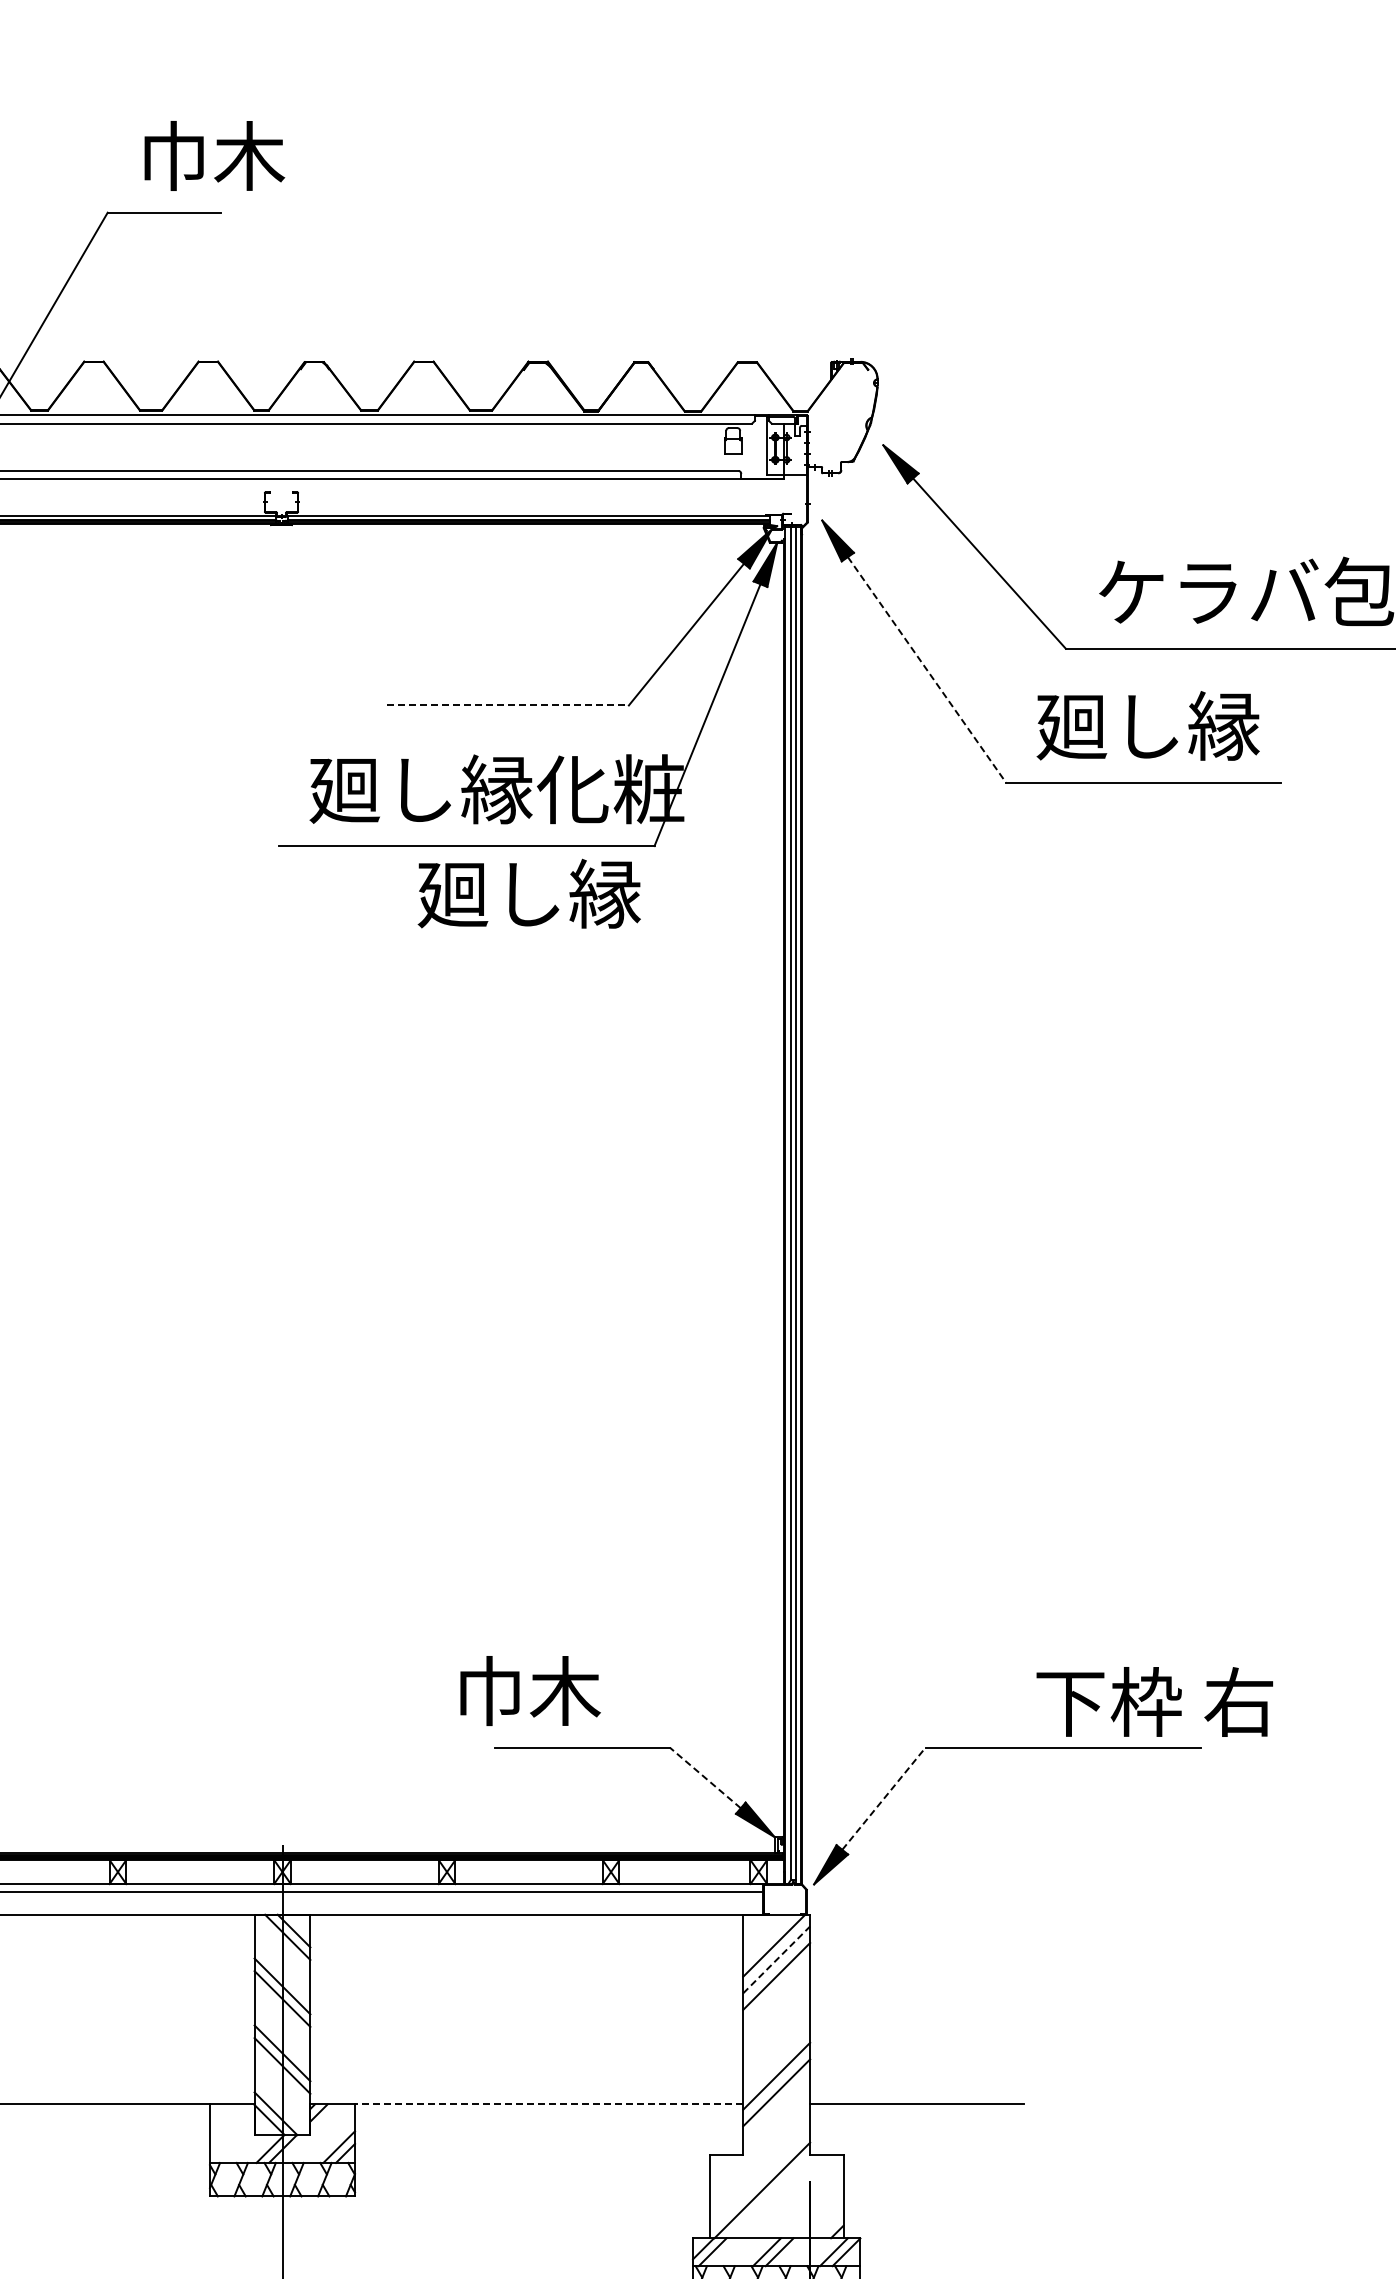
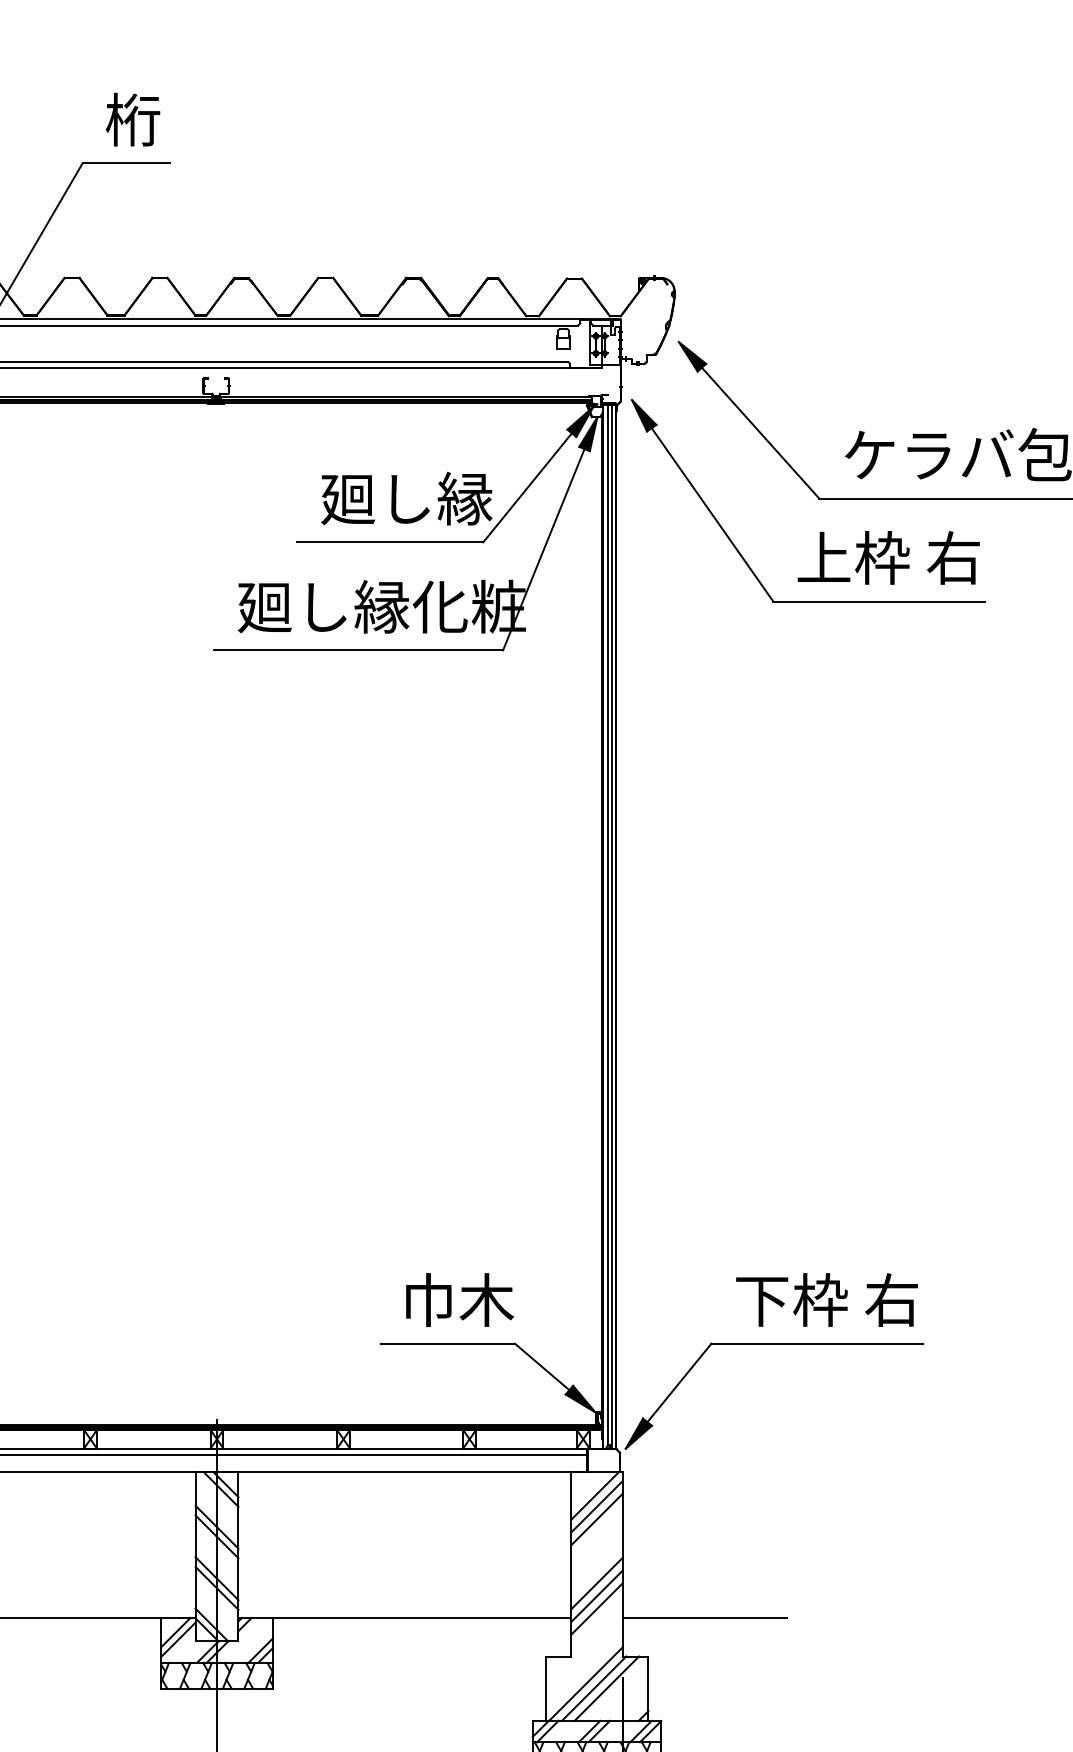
text: (211, 155) -> (162, 119), 巾木 -> 桁
line: (926, 669) -> (712, 514), dashed -> solid
line: (508, 705) -> (390, 542), dashed -> solid
text: (1155, 725) -> (888, 557), 廻し縁 -> 上枠 右
text: (528, 893) -> (406, 498), moved
text: (530, 1690) -> (459, 1299), moved
text: (1154, 1701) -> (826, 1299), moved
line: (705, 1778) -> (542, 1367), dashed -> solid
line: (883, 1798) -> (679, 1382), dashed -> solid
line: (777, 1959) -> (597, 1506), dashed -> solid
line: (776, 2059) -> (596, 1583), added
line: (548, 2104) -> (421, 1617), dashed -> solid
line: (228, 2123) -> (175, 1632), added
line: (231, 2132) -> (177, 1639), added
line: (772, 2196) -> (593, 1688), added
line: (789, 2196) -> (606, 1688), added

